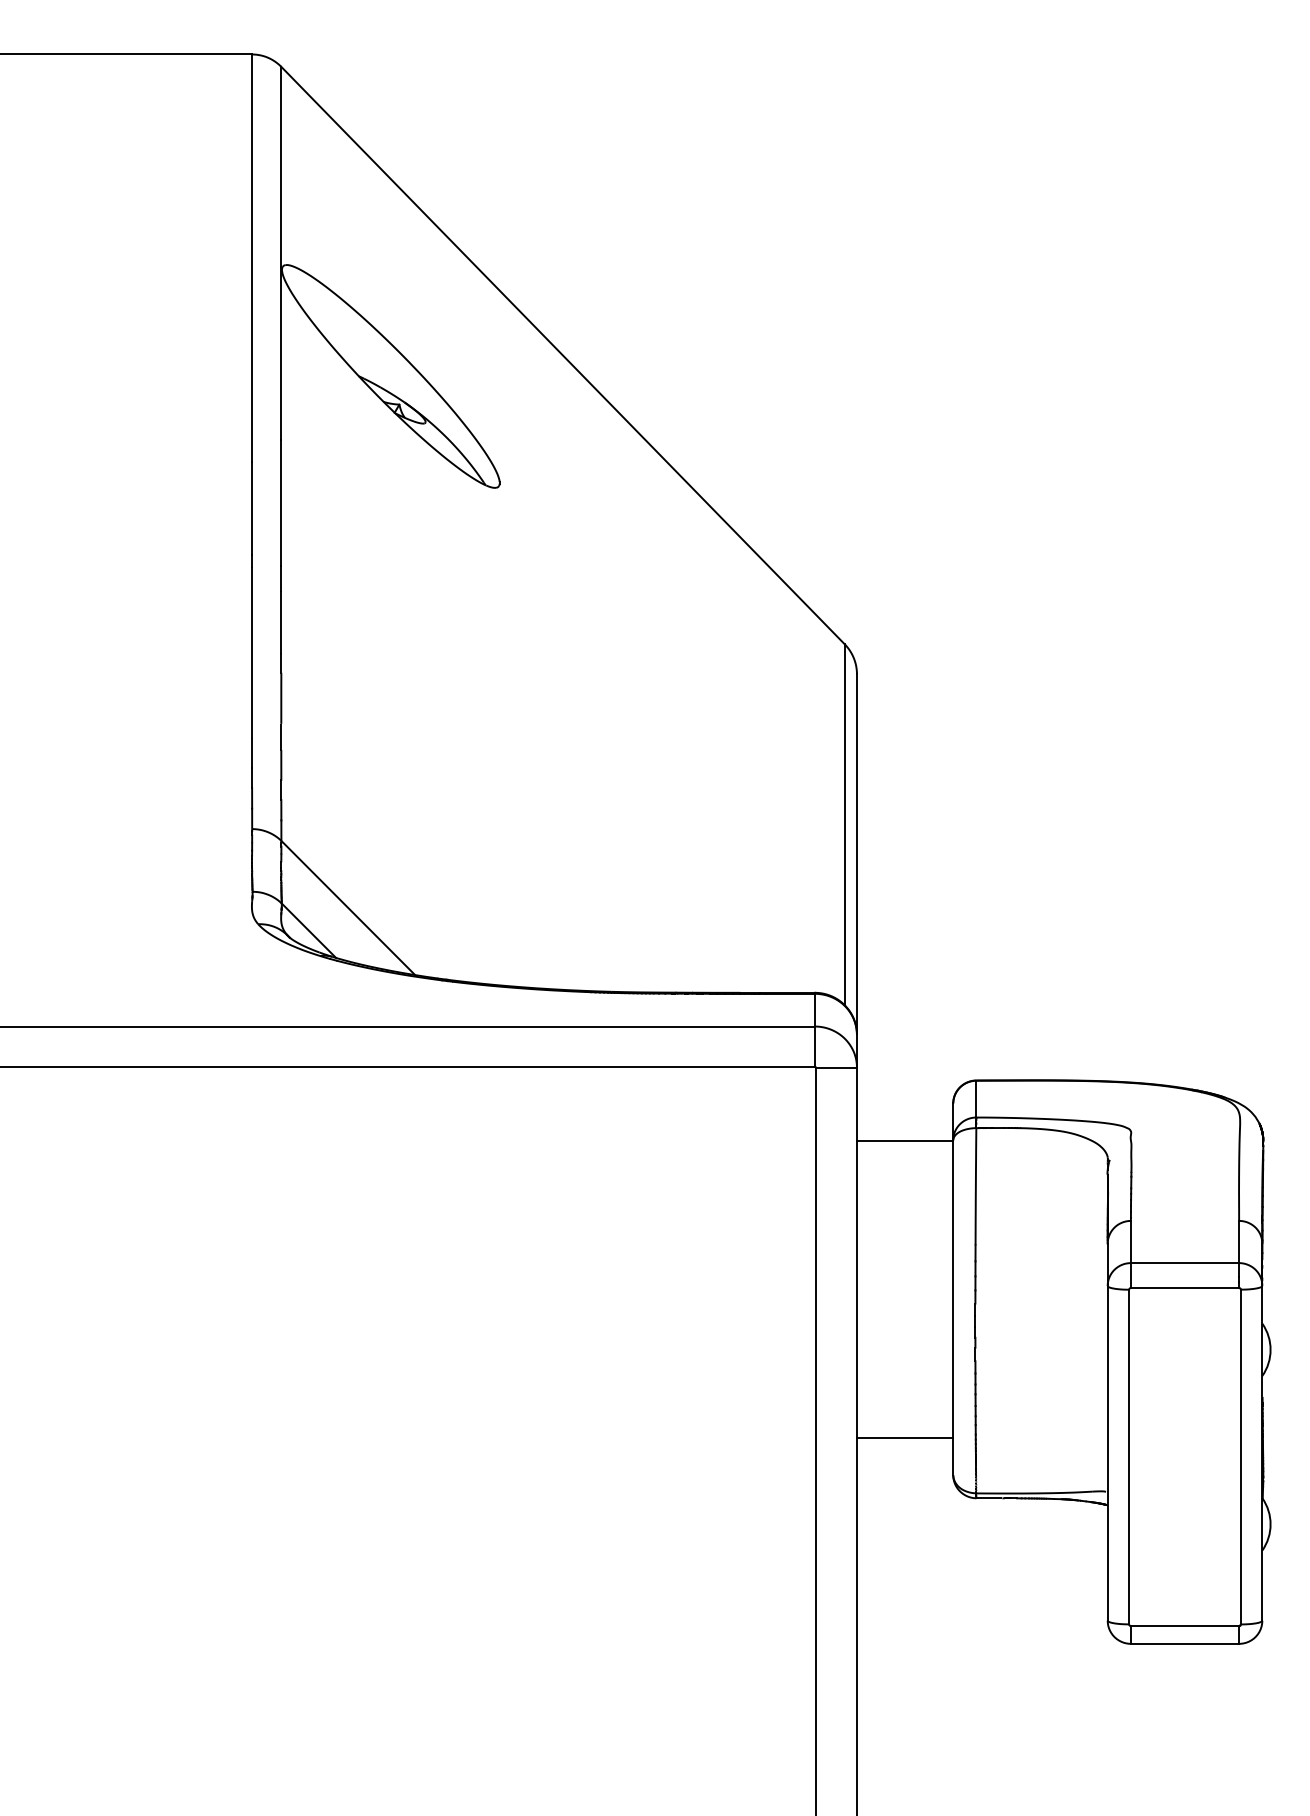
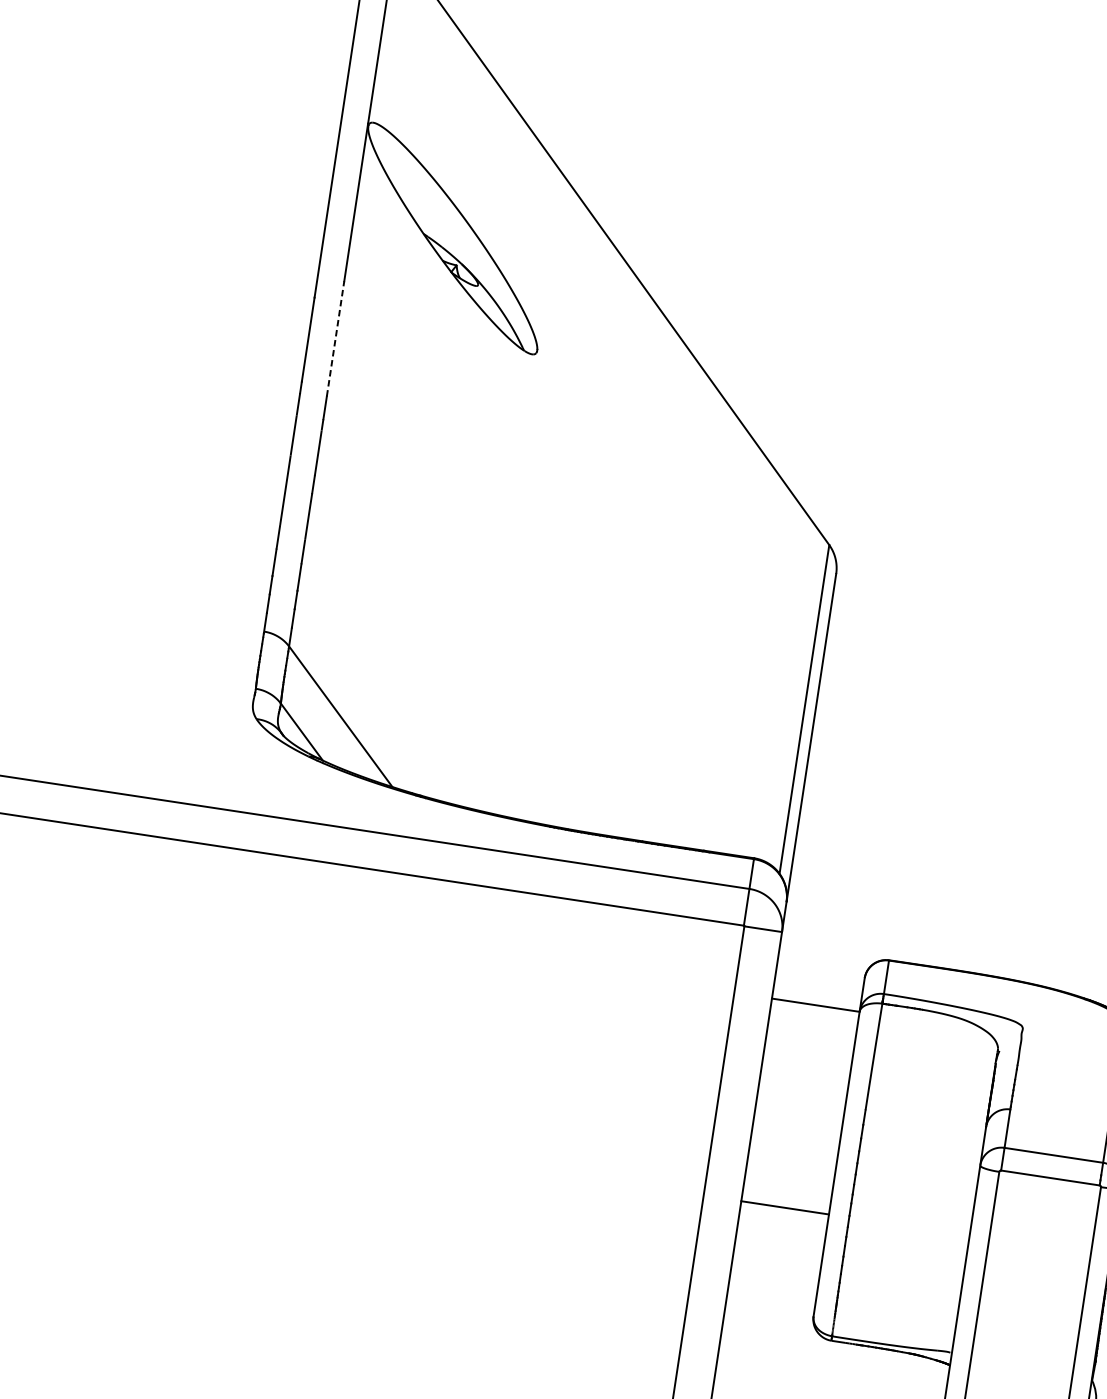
line: (281, 502) -> (335, 338), solid -> dashed
line: (904, 1438) -> (784, 1208), moved

